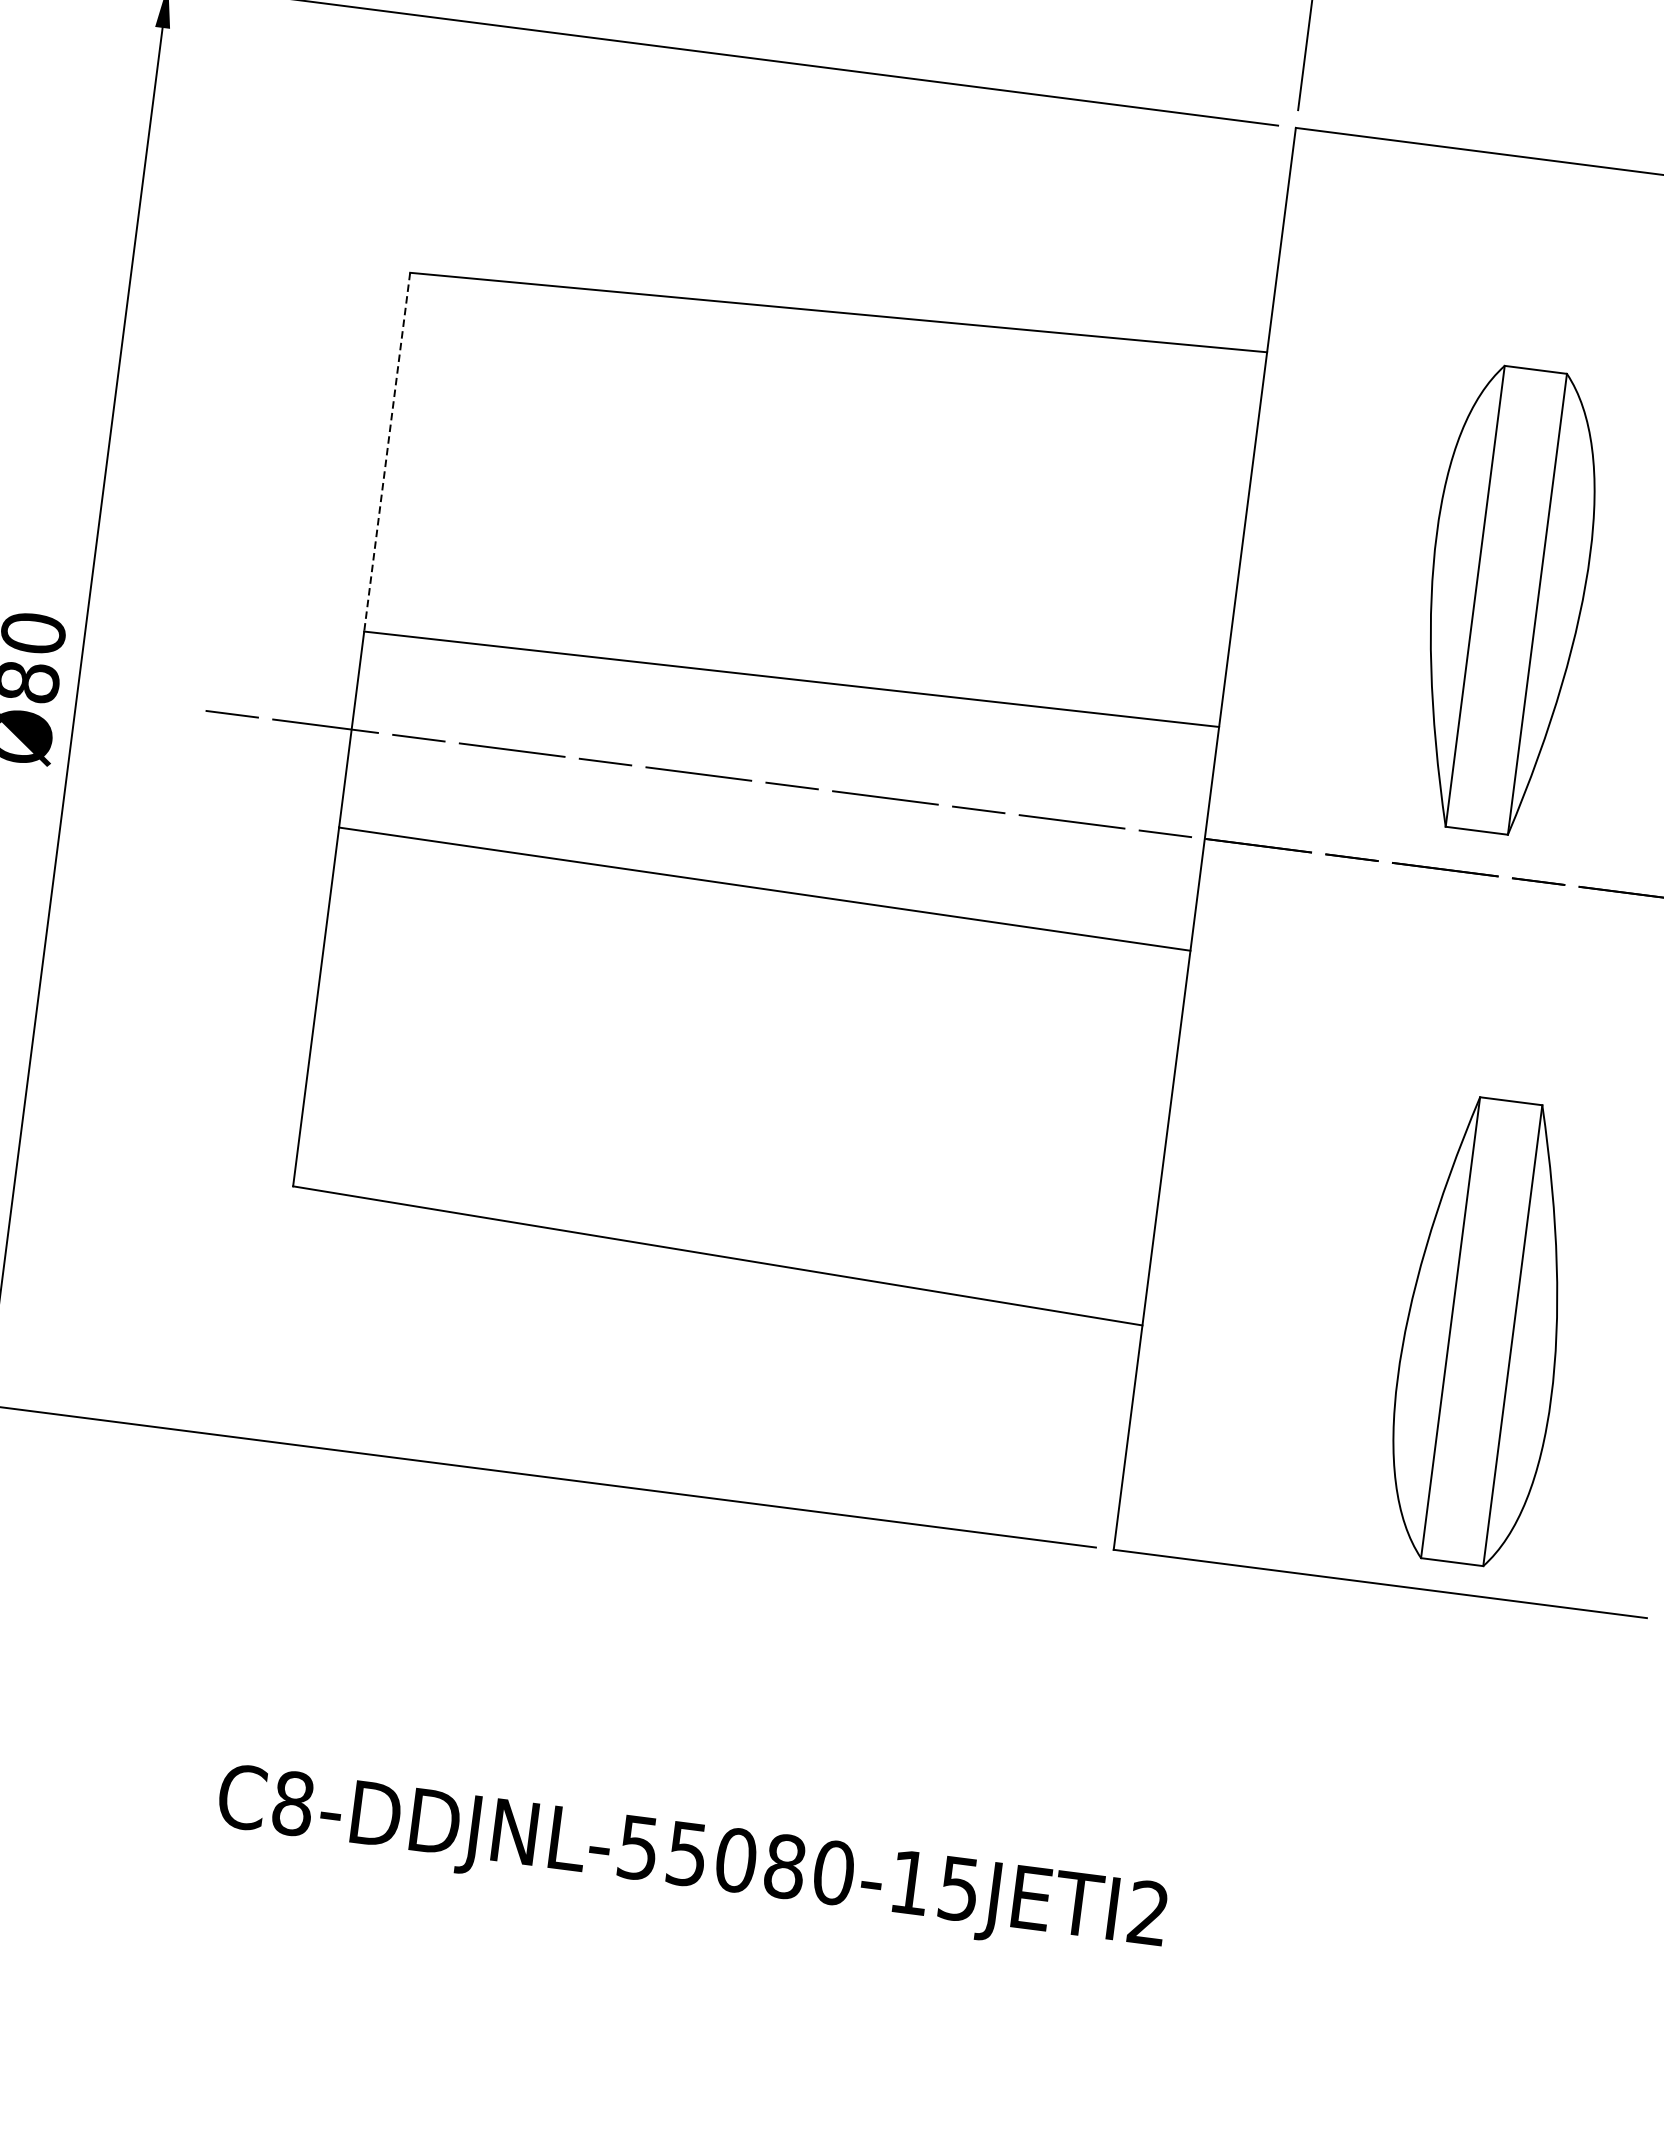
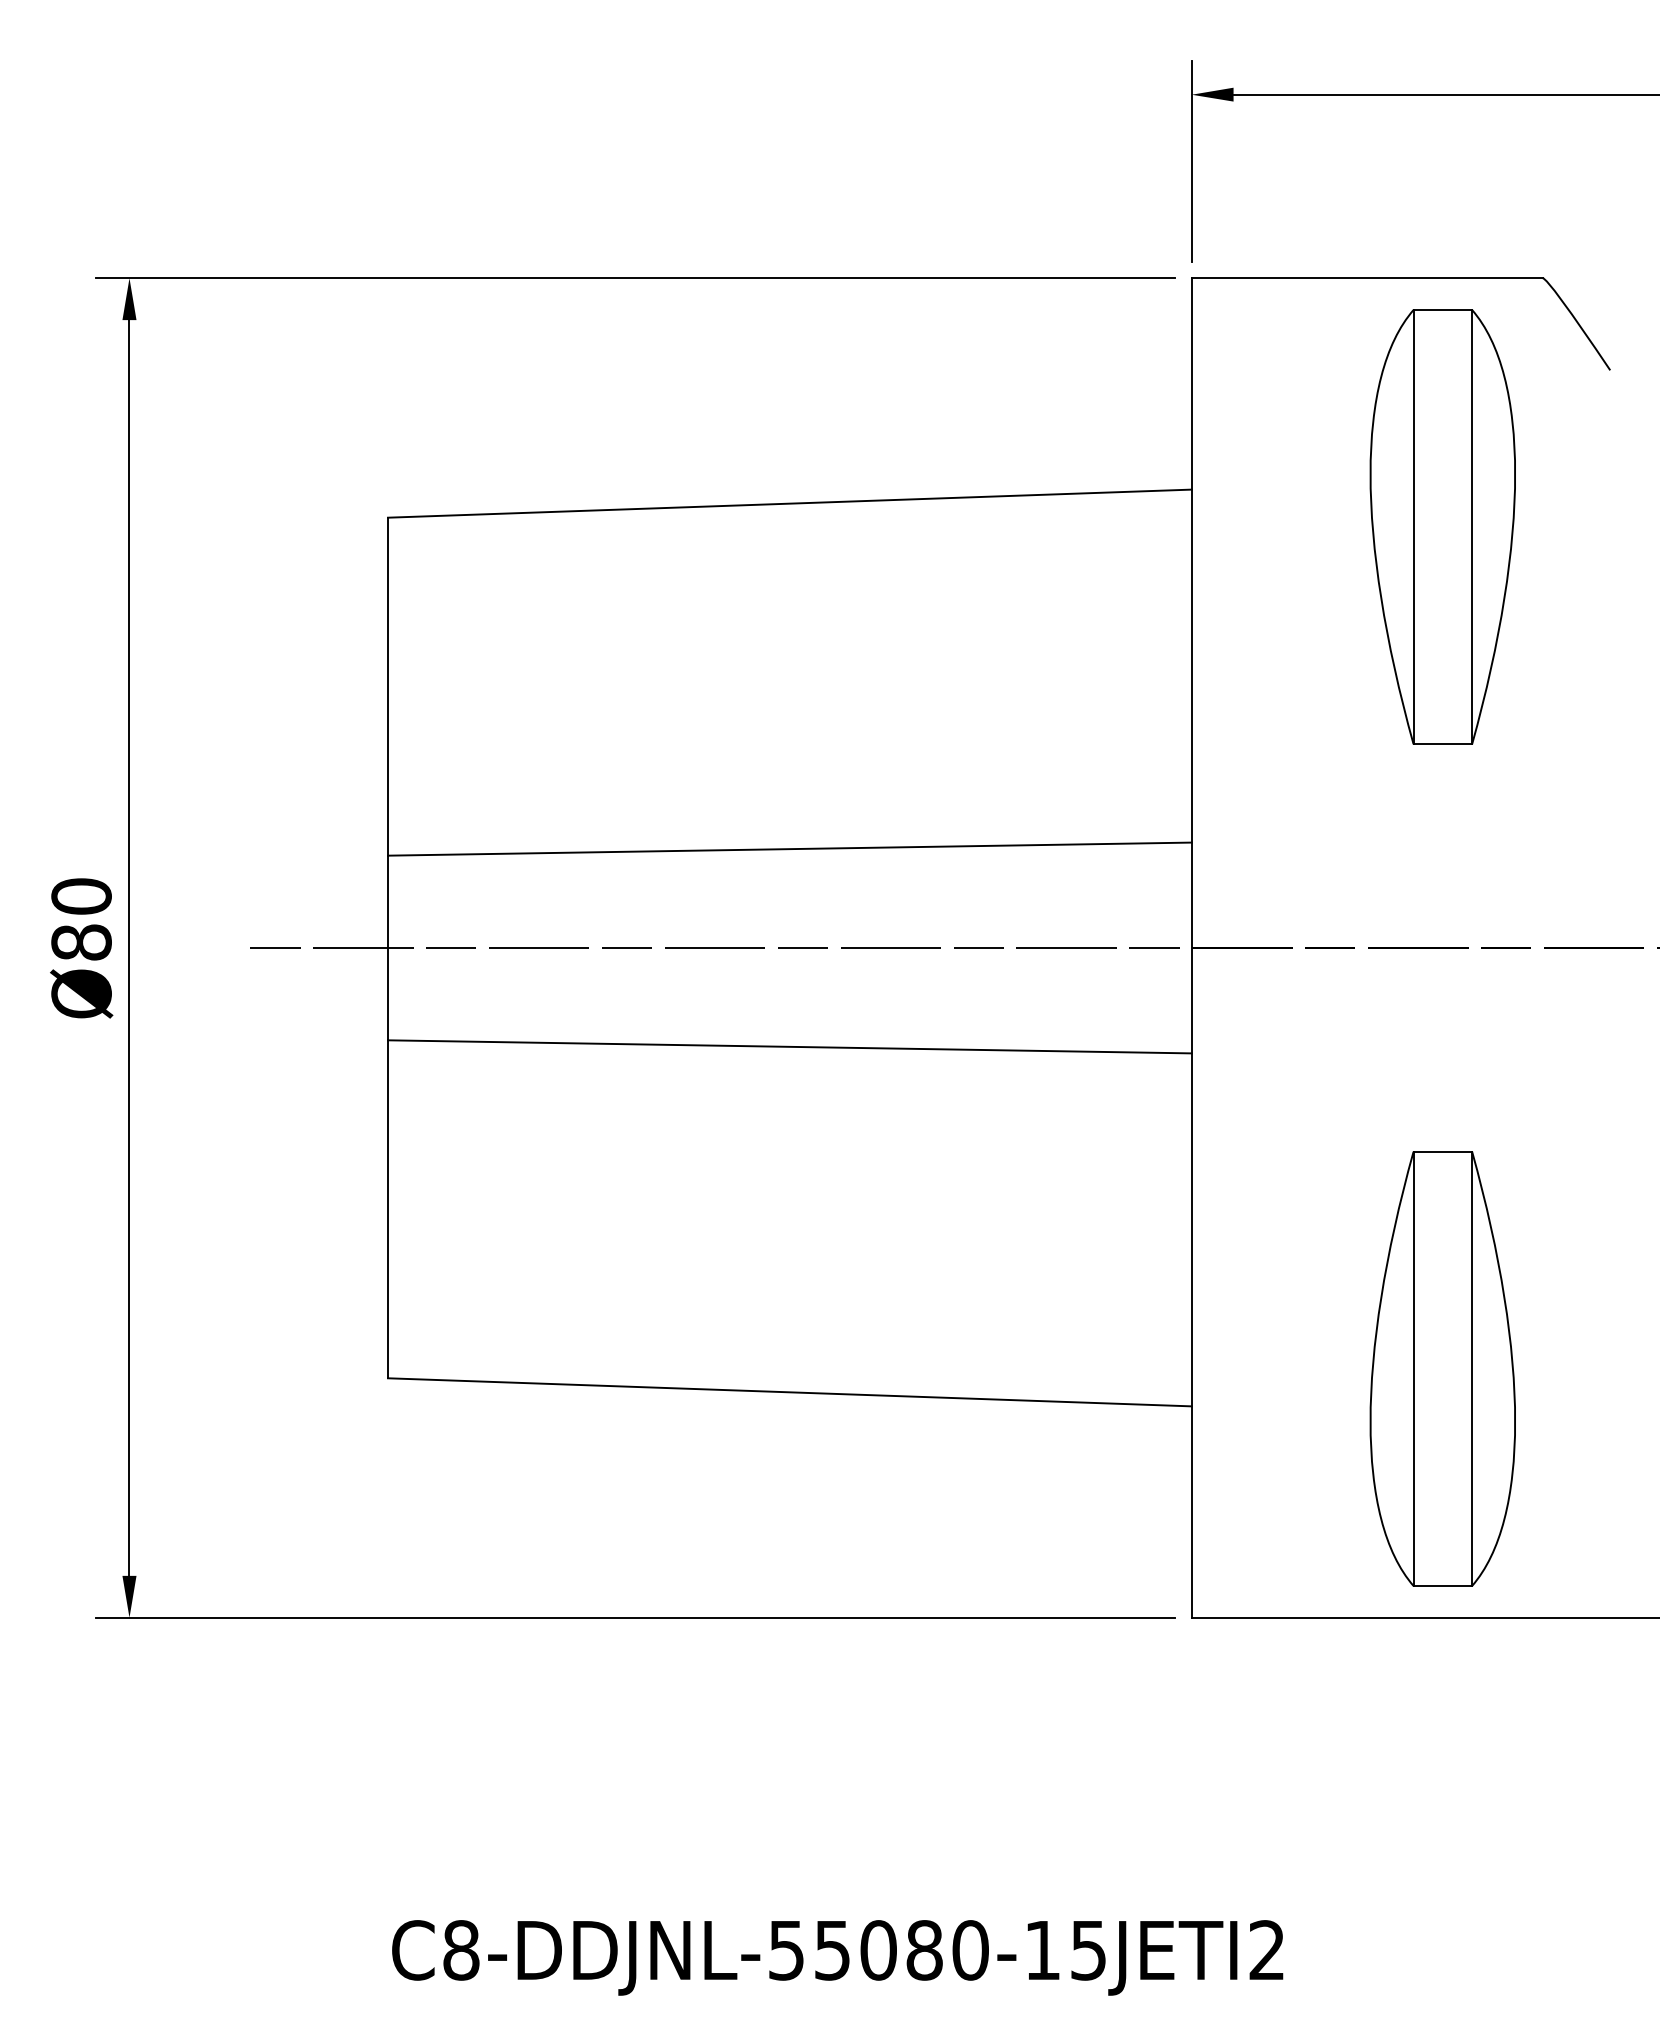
line: (387, 452) -> (388, 686), dashed -> solid
part: (1506, 599) -> (1442, 526), moved
part: (1481, 1331) -> (1442, 1368), moved

